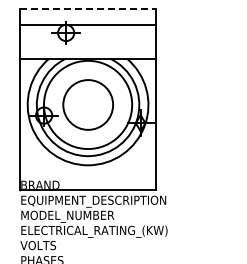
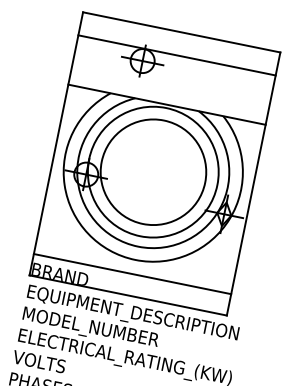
line: (88, 8) -> (182, 32), dashed -> solid
circle: (87, 104) -> (152, 171), size x1.43
line: (87, 175) -> (131, 274), added

